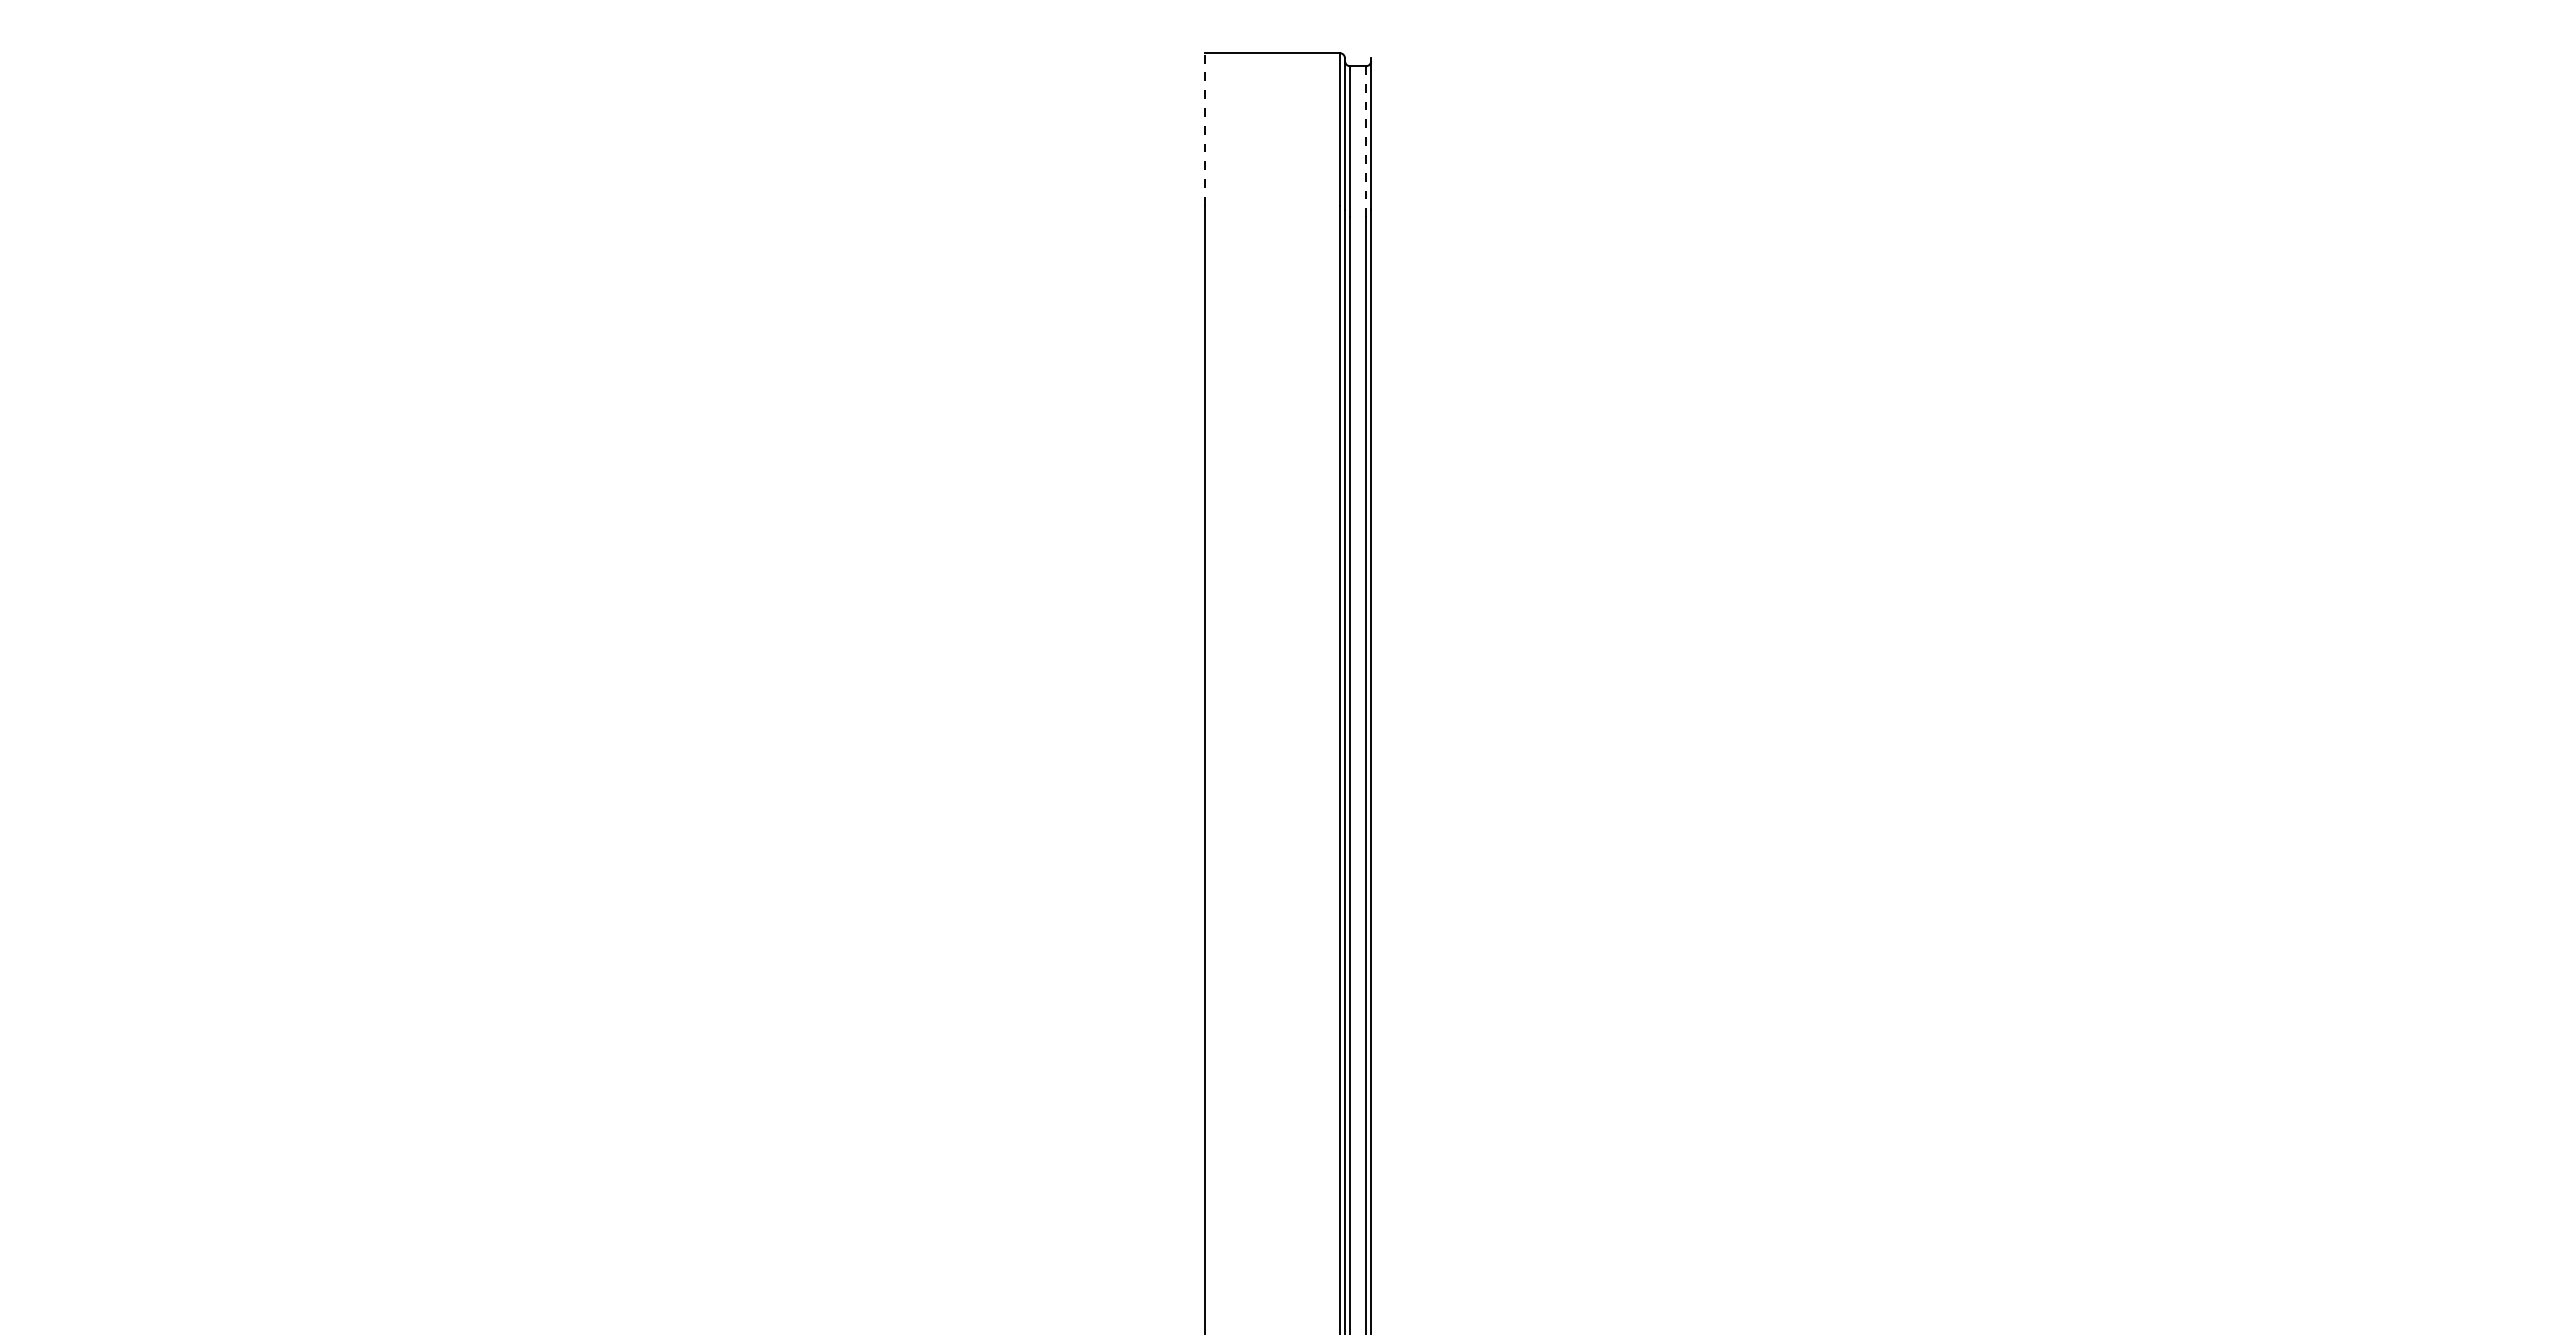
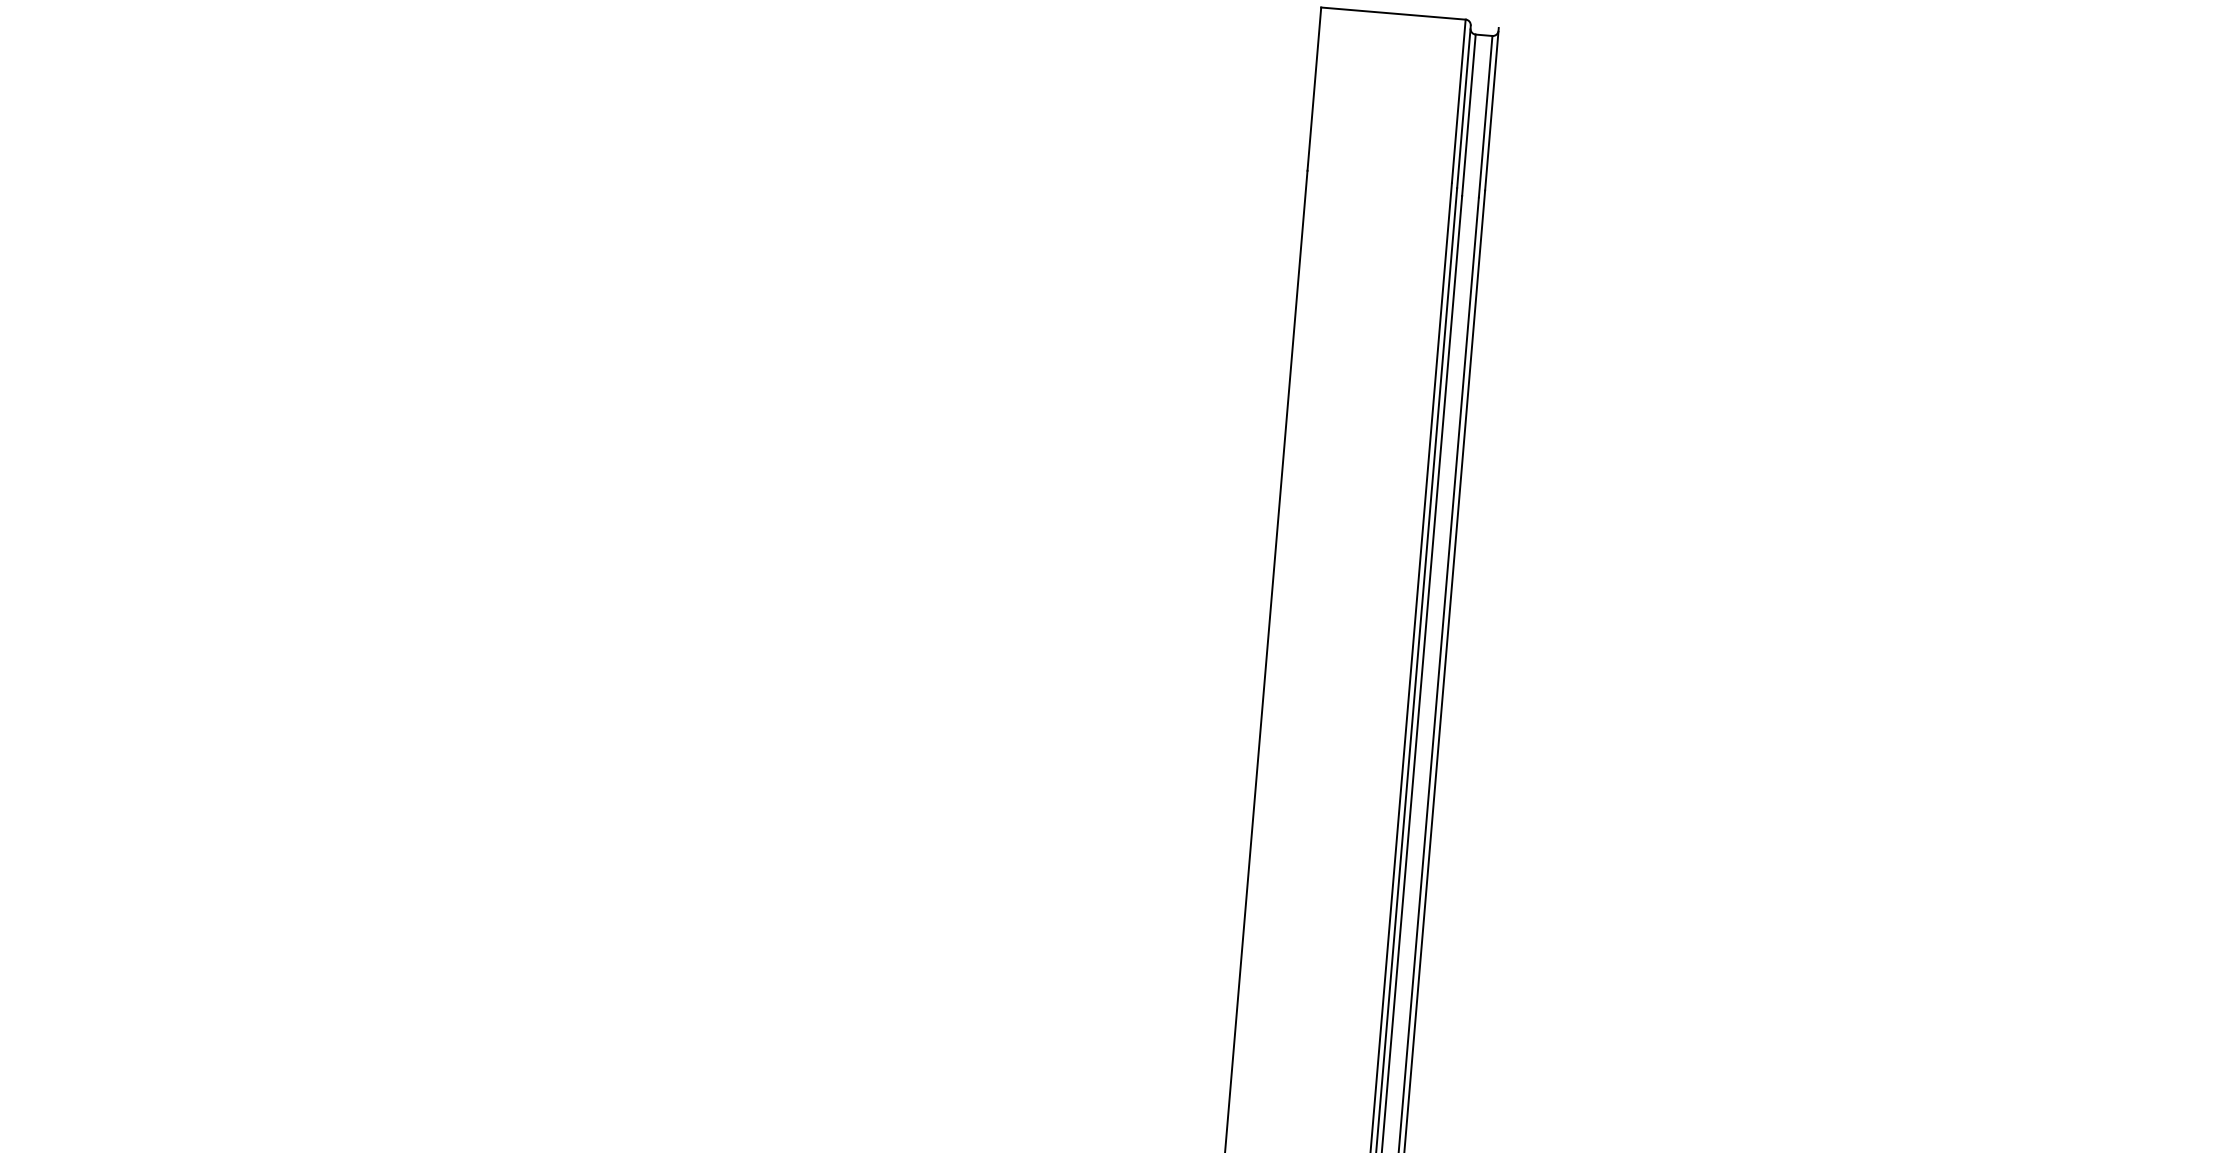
line: (1204, 129) -> (1314, 89), dashed -> solid
line: (1365, 141) -> (1485, 116), dashed -> solid

